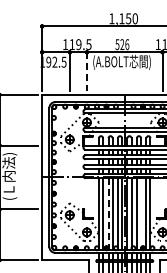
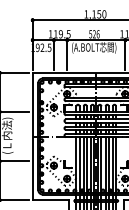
line: (86, 71) -> (66, 54), dashed -> solid
line: (108, 214) -> (83, 165), dashed -> solid
line: (140, 214) -> (108, 165), added

